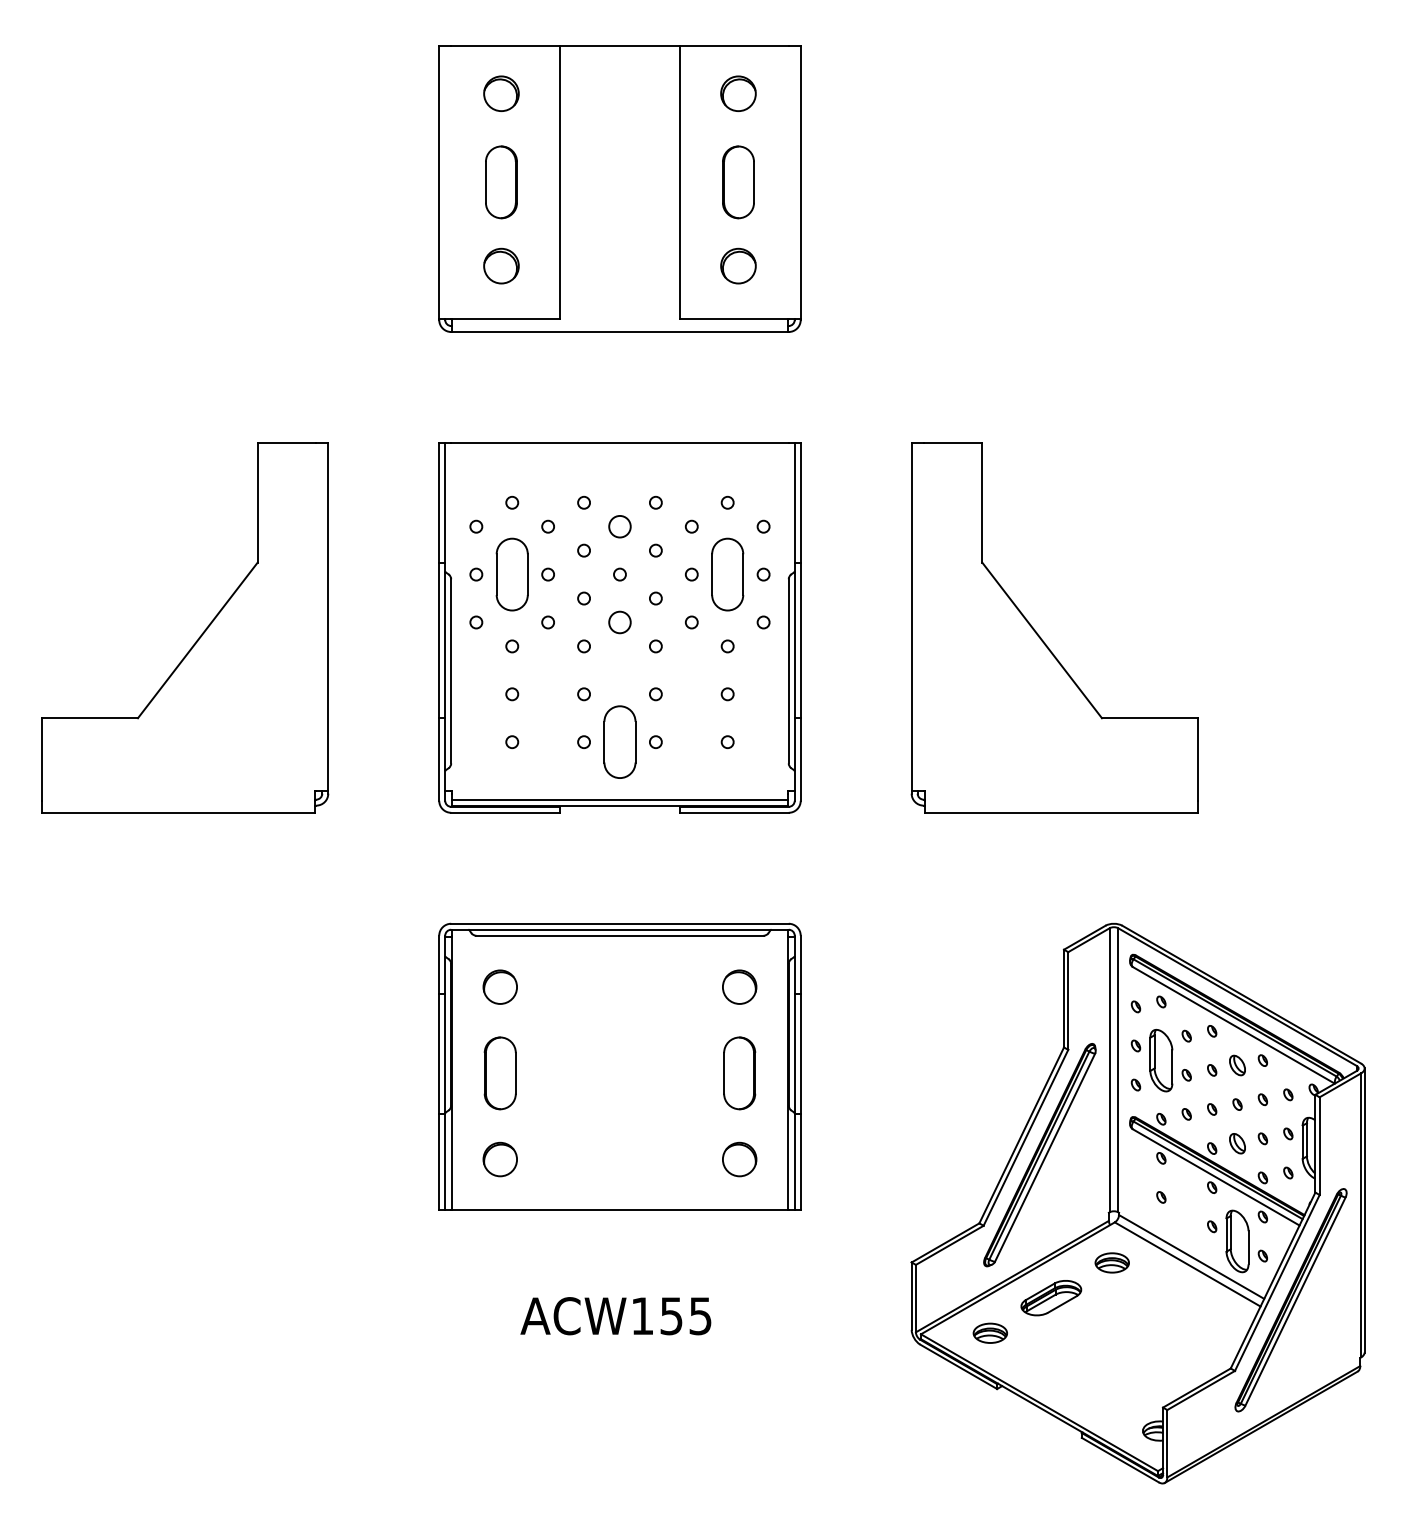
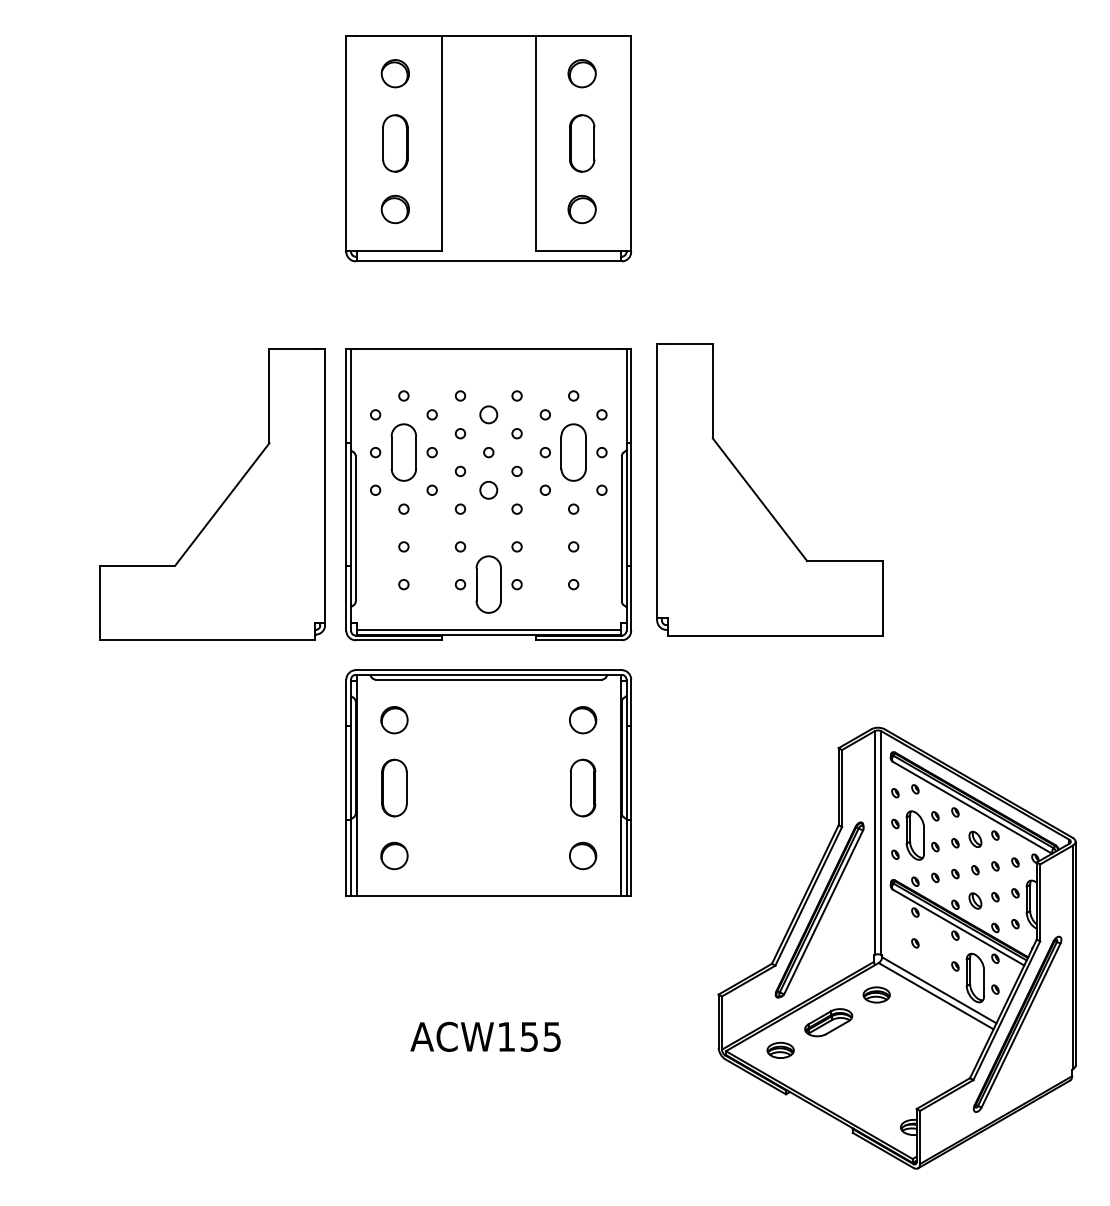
part: (198, 637) -> (222, 502), moved
part: (1041, 637) -> (759, 497), moved
part: (619, 1066) -> (488, 782), moved

